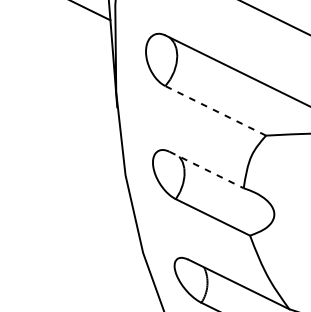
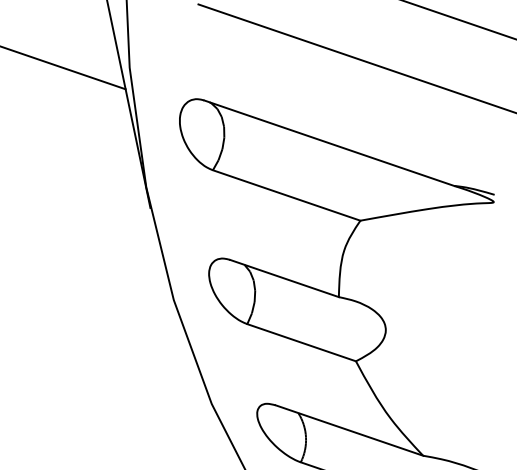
line: (215, 110) -> (286, 195), dashed -> solid
line: (207, 170) -> (285, 278), dashed -> solid

